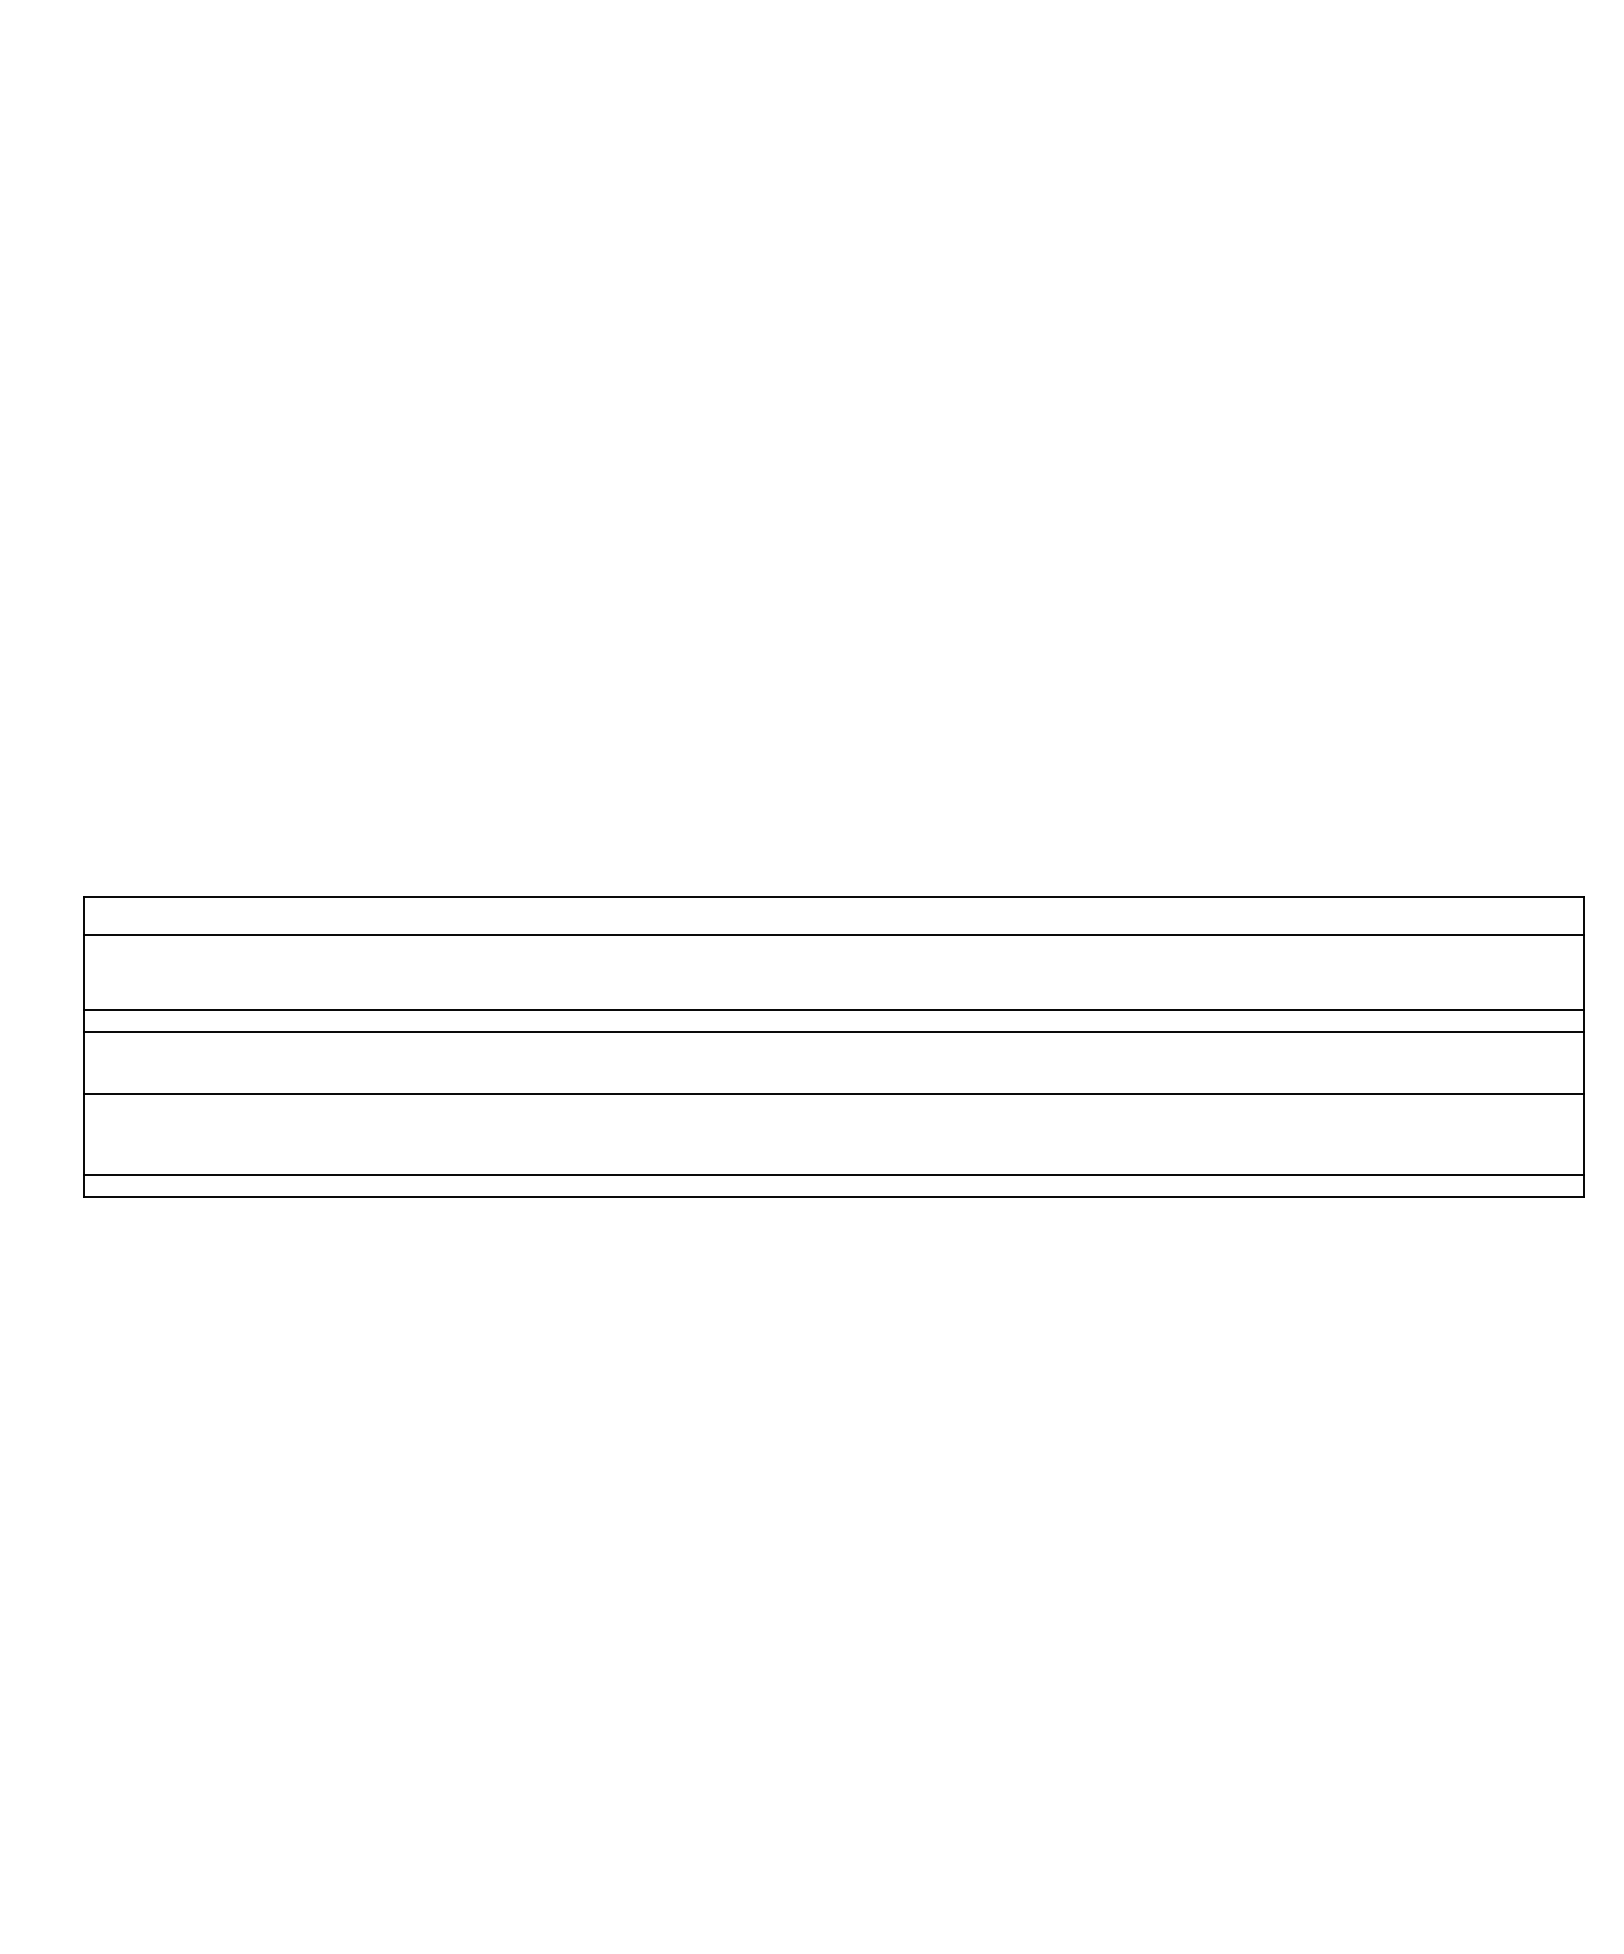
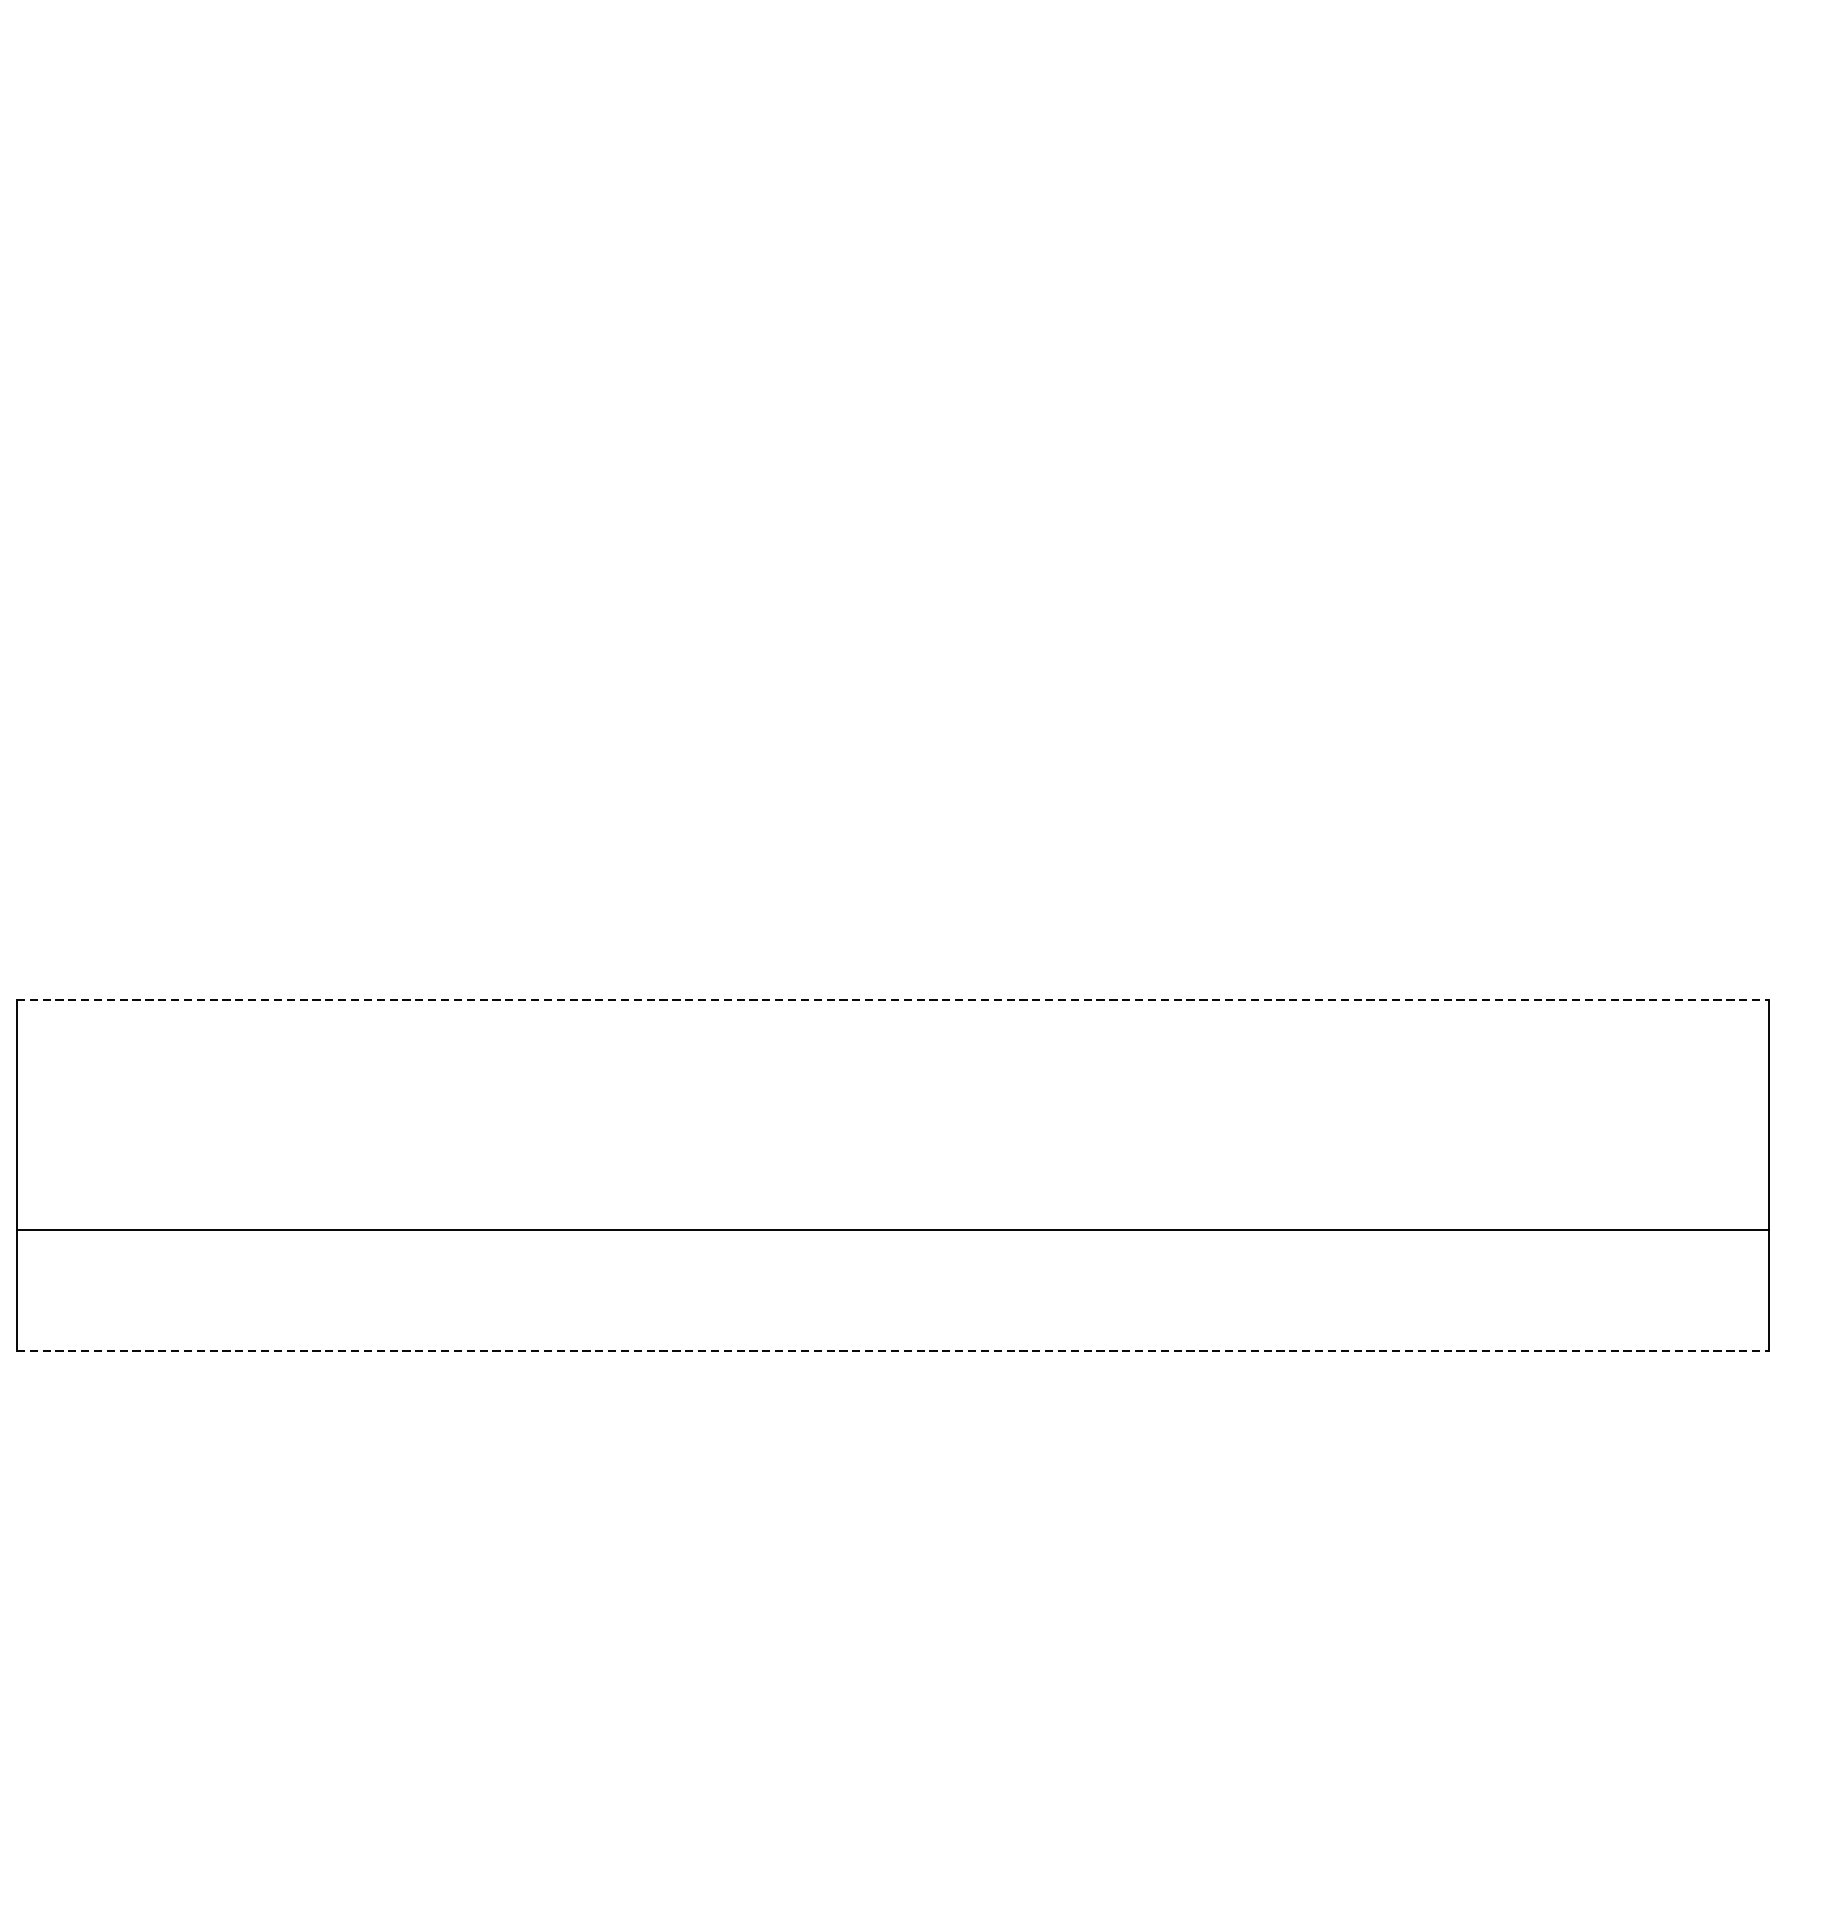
line: (834, 897) -> (893, 1000), solid -> dashed
line: (833, 934) -> (892, 1043), removed
line: (833, 1009) -> (892, 1131), removed
line: (833, 1032) -> (892, 1158), removed
line: (833, 1174) -> (892, 1323), removed
line: (834, 1197) -> (893, 1350), solid -> dashed

